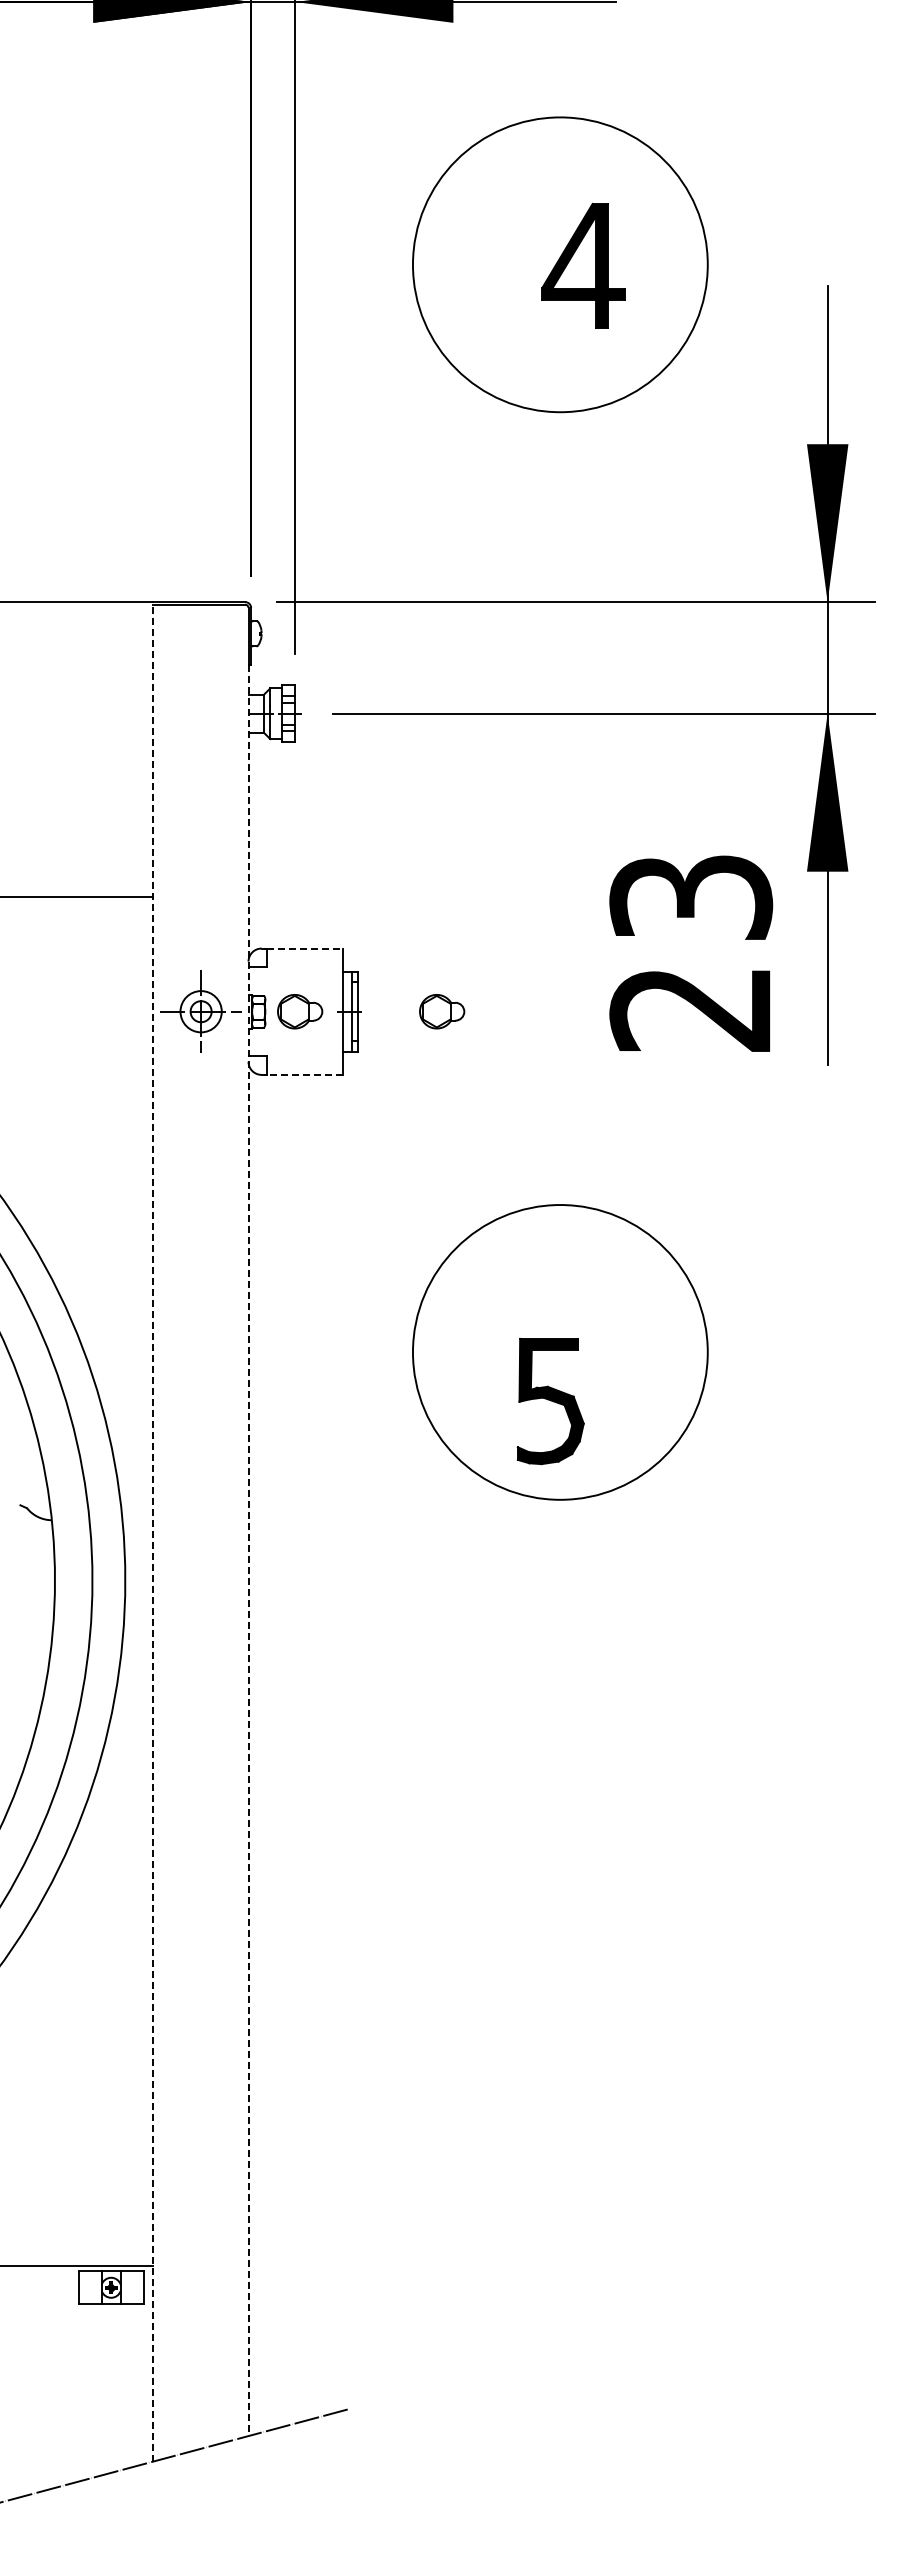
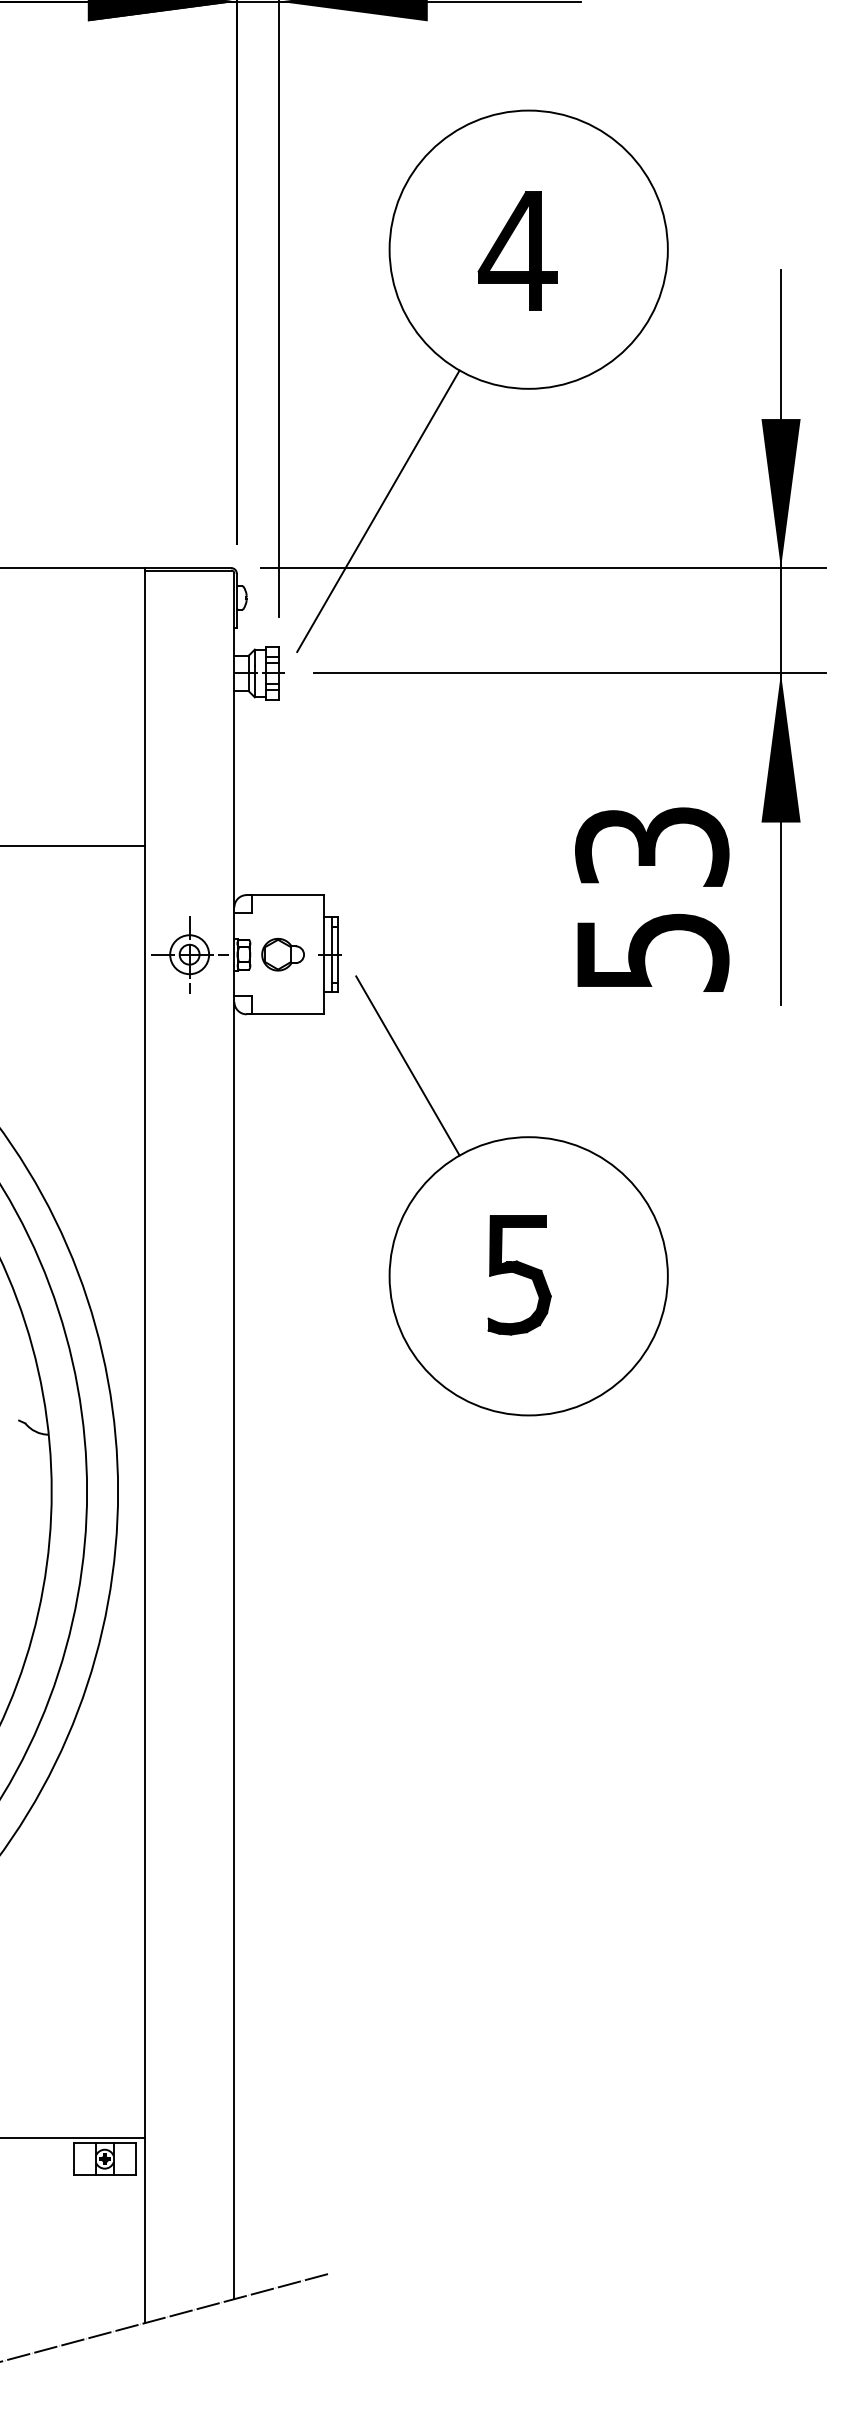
part: (583, 265) -> (517, 250), moved
line: (401, 541) -> (378, 510), added
line: (305, 948) -> (288, 895), dashed -> solid
text: (691, 1009) -> (652, 952), 23 -> 53
part: (442, 1011) -> (417, 954), removed
line: (305, 1074) -> (288, 1013), dashed -> solid
line: (432, 1129) -> (408, 1065), added
part: (550, 1401) -> (519, 1275), moved
line: (153, 1531) -> (144, 1445), dashed -> solid
line: (248, 1551) -> (234, 1464), dashed -> solid

